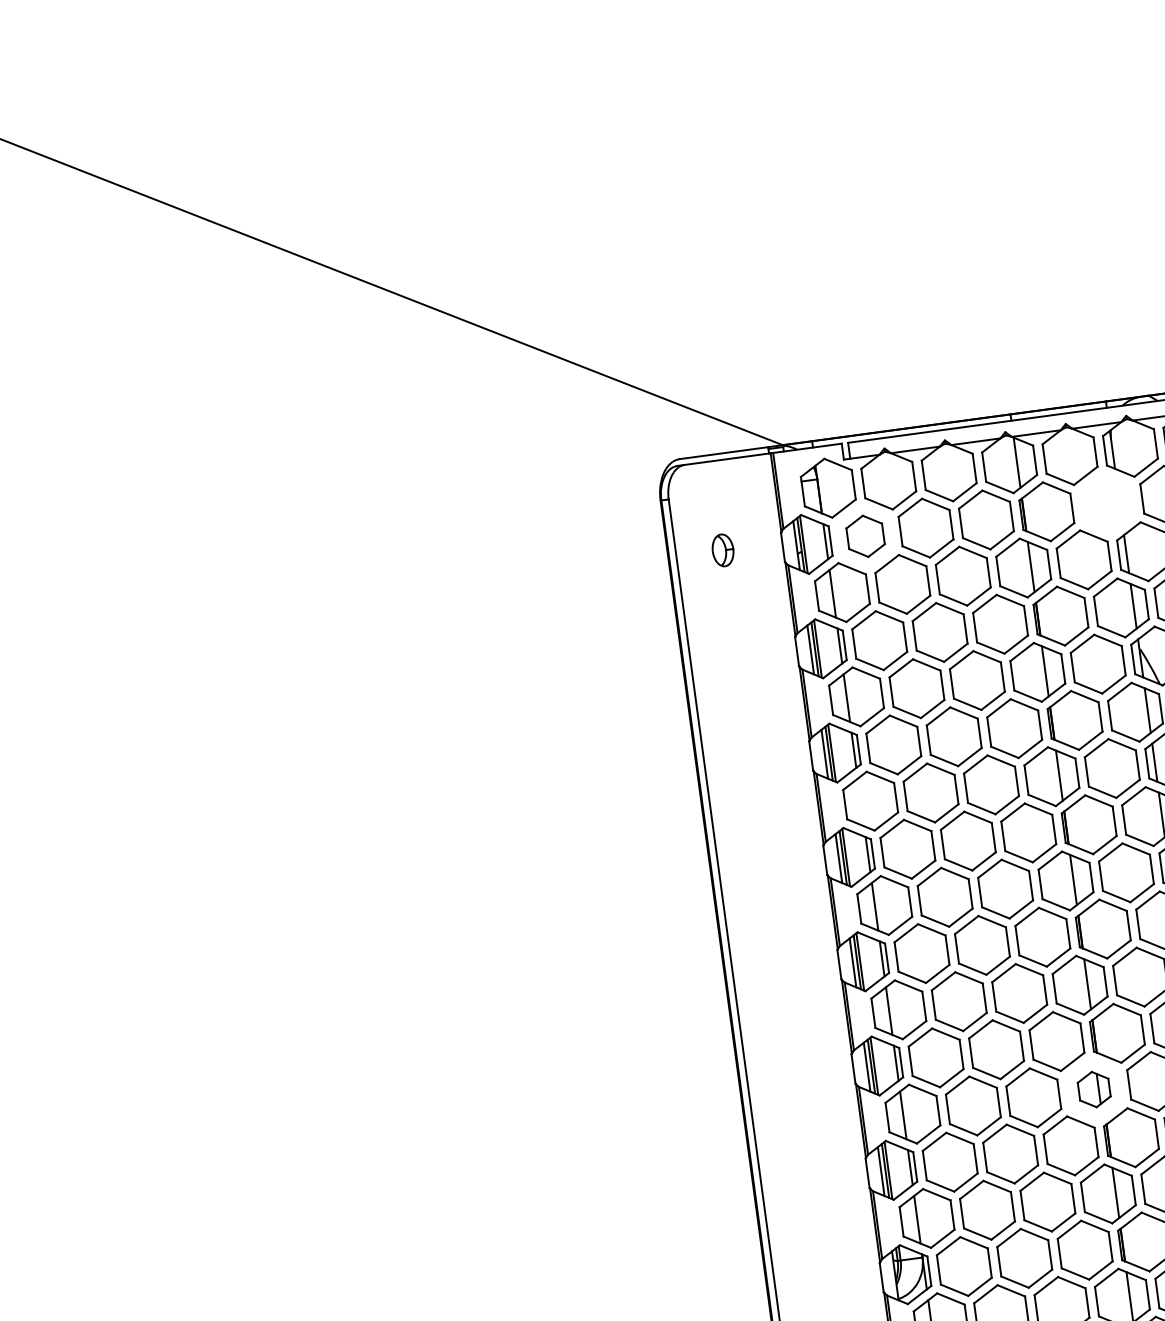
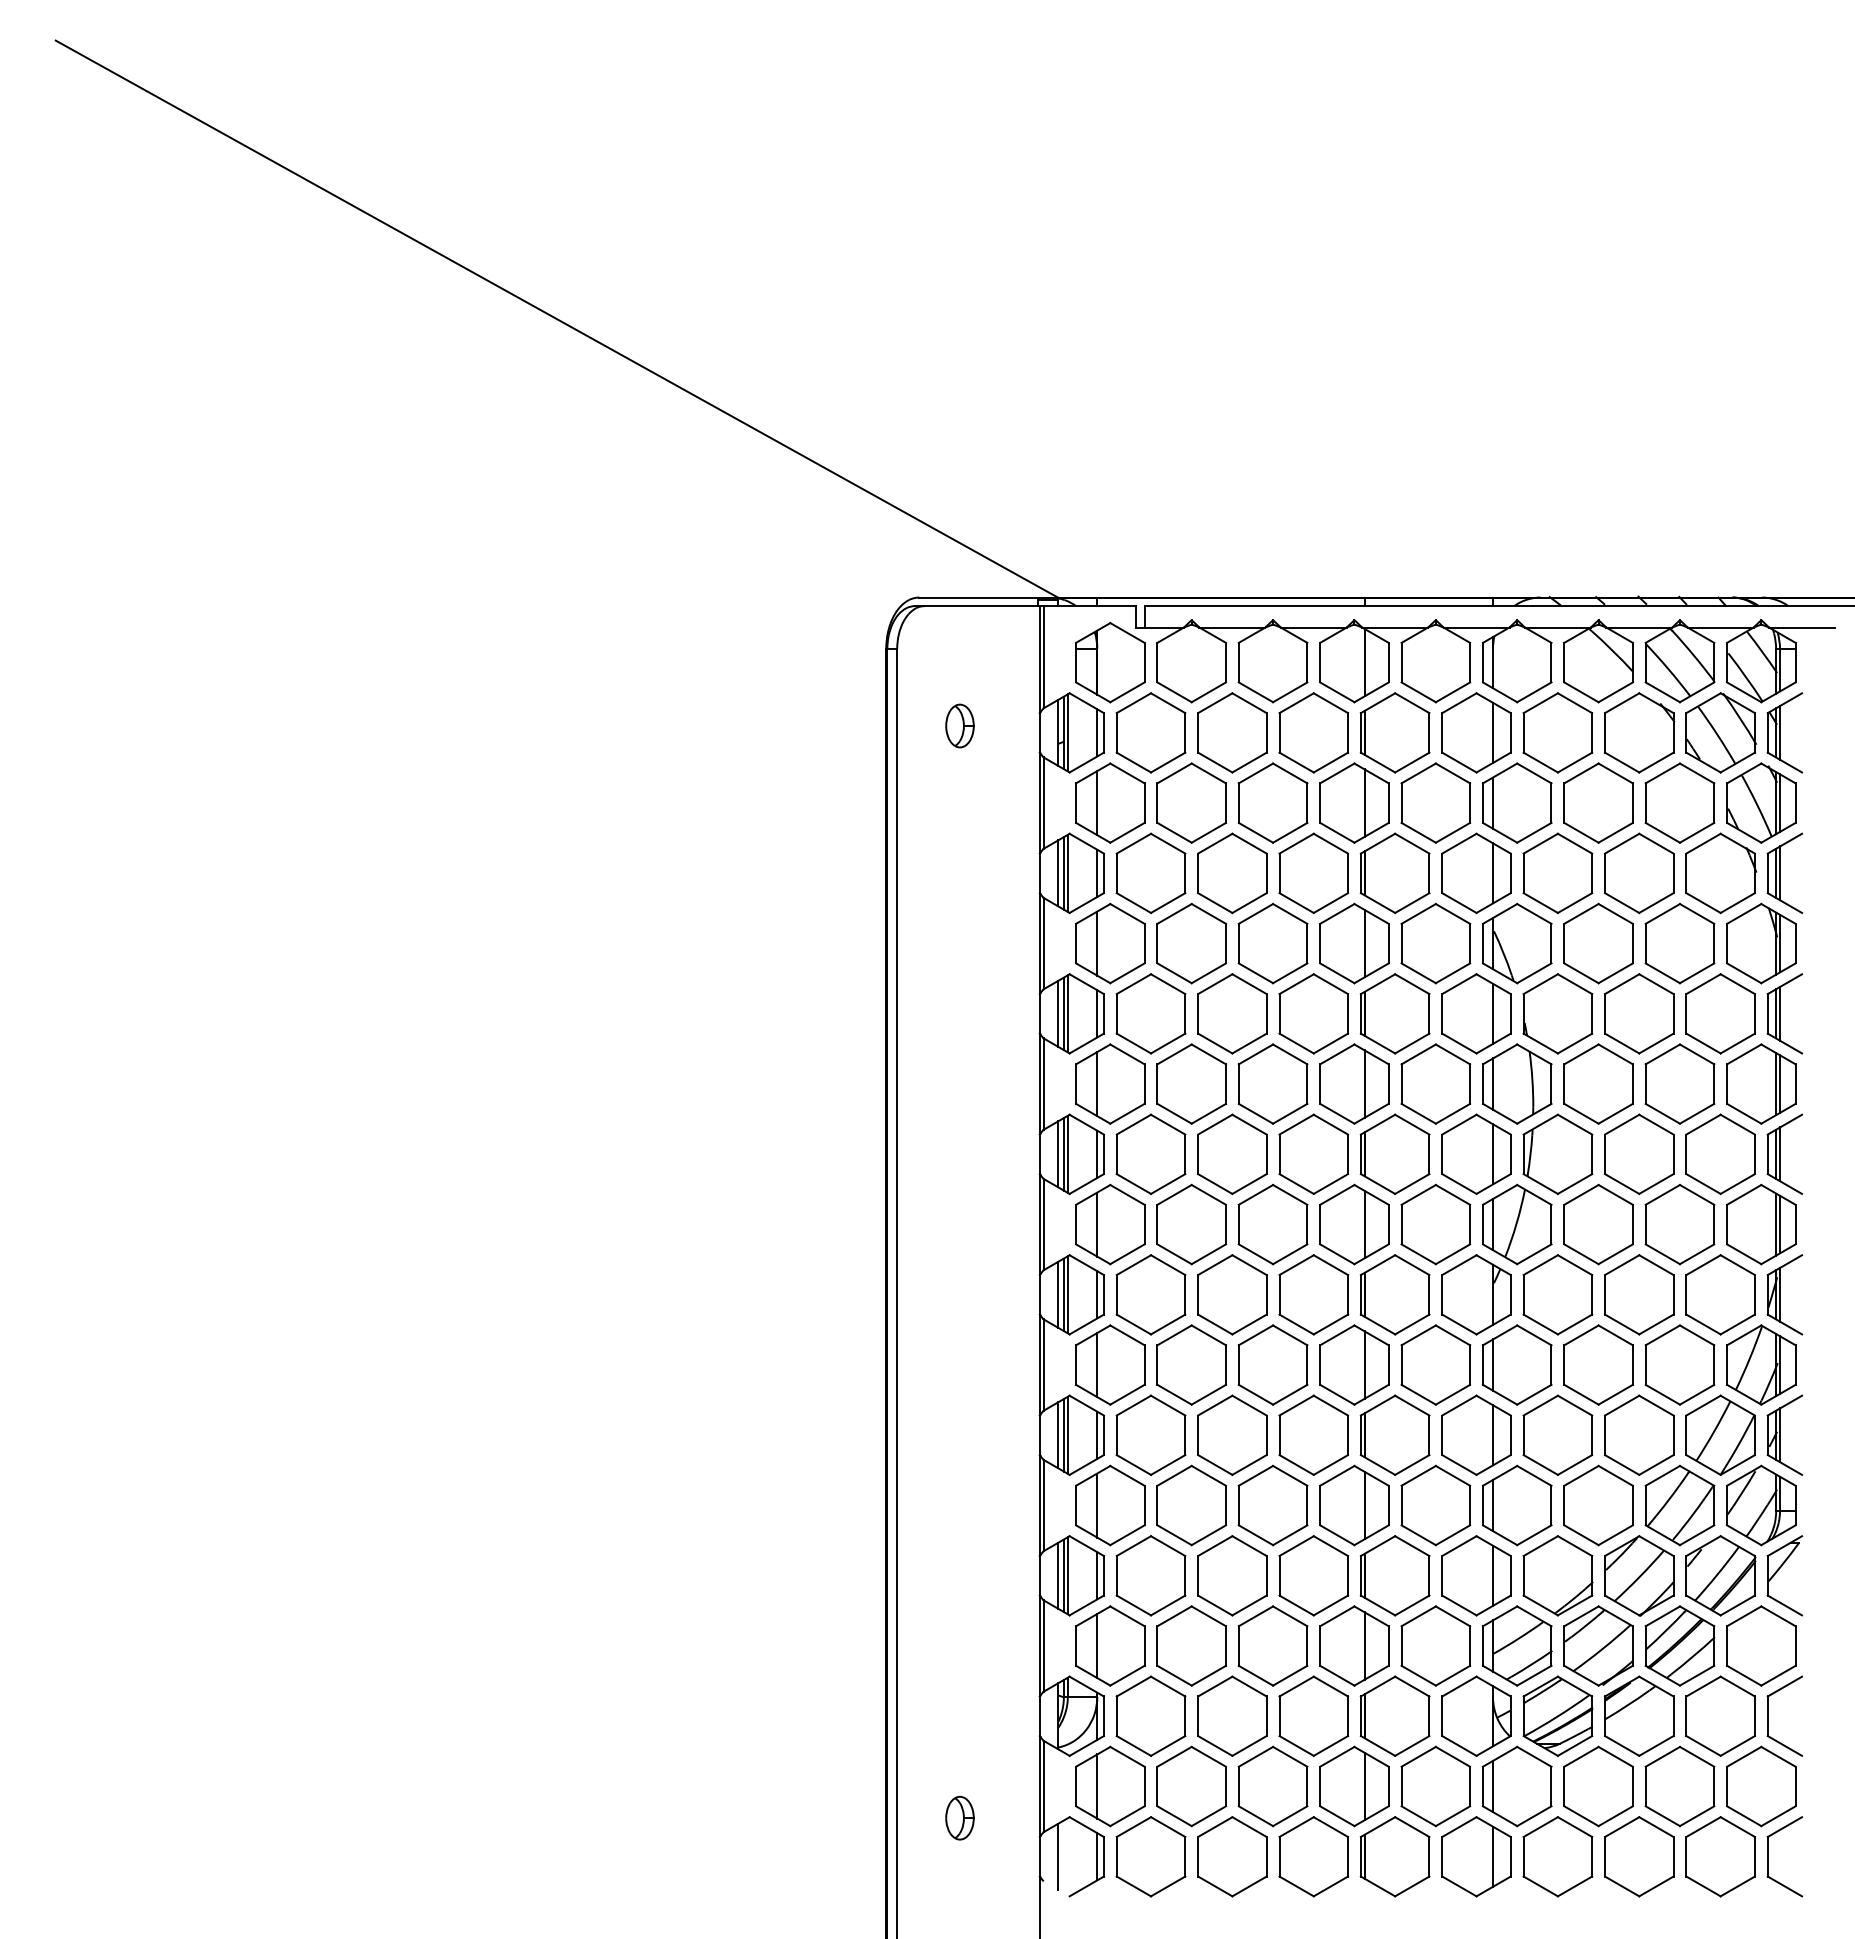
part: (1107, 503) -> (1476, 732), added
part: (865, 536) -> (1150, 732), size x1.43
line: (861, 802) -> (1097, 1084), added
part: (1094, 1089) -> (1354, 1505), size x1.67

